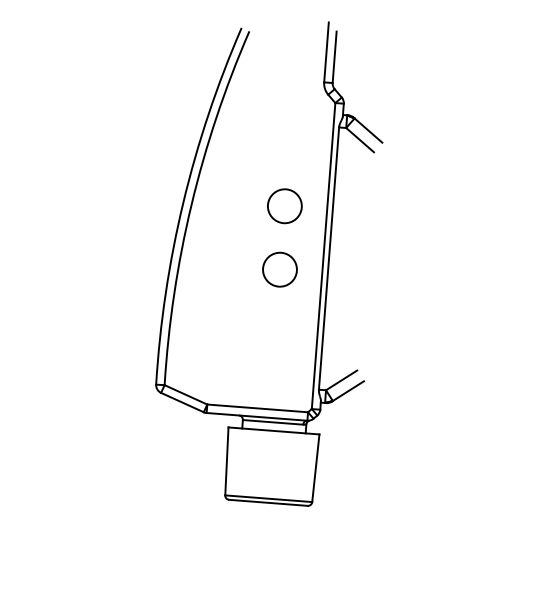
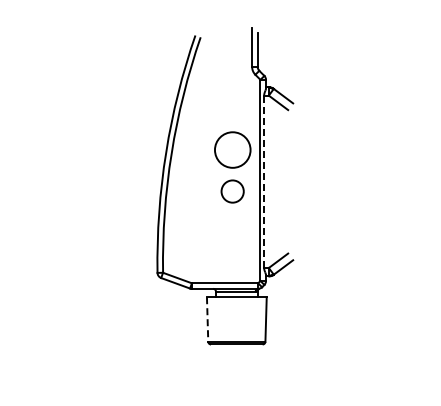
circle: (284, 205) -> (232, 149), size x1.6
line: (329, 258) -> (264, 181), solid -> dashed
line: (226, 462) -> (207, 320), solid -> dashed

